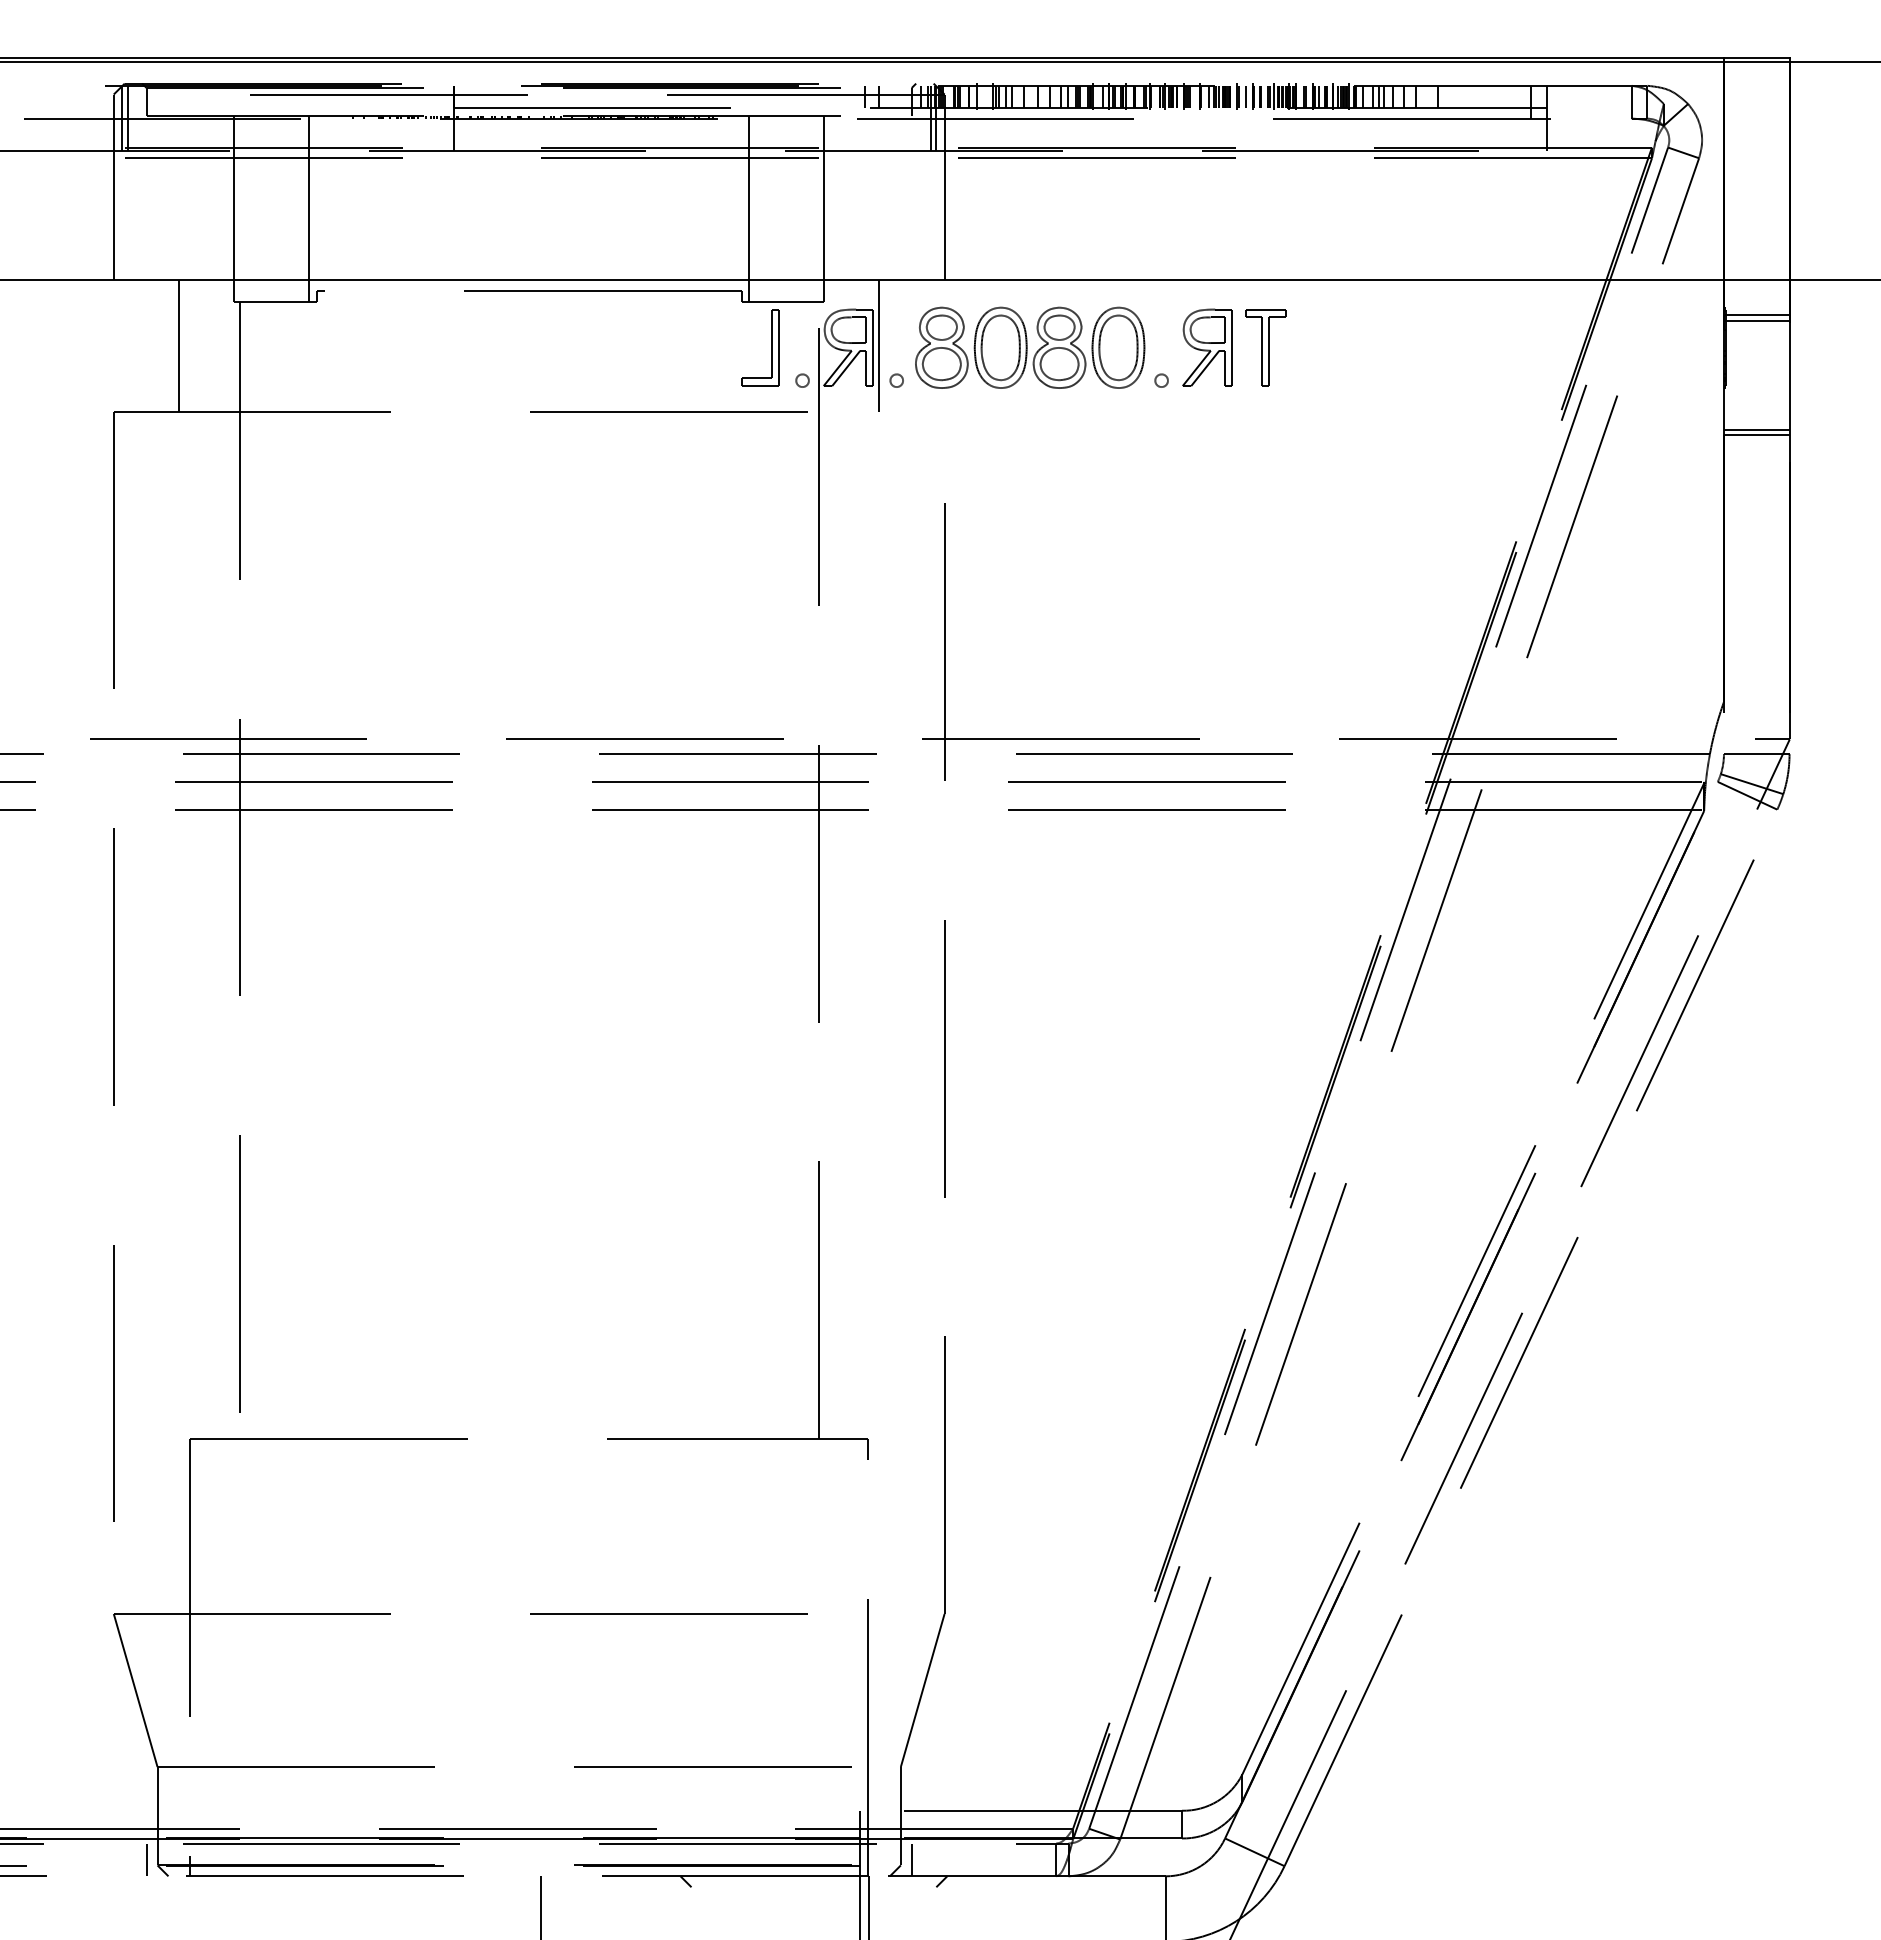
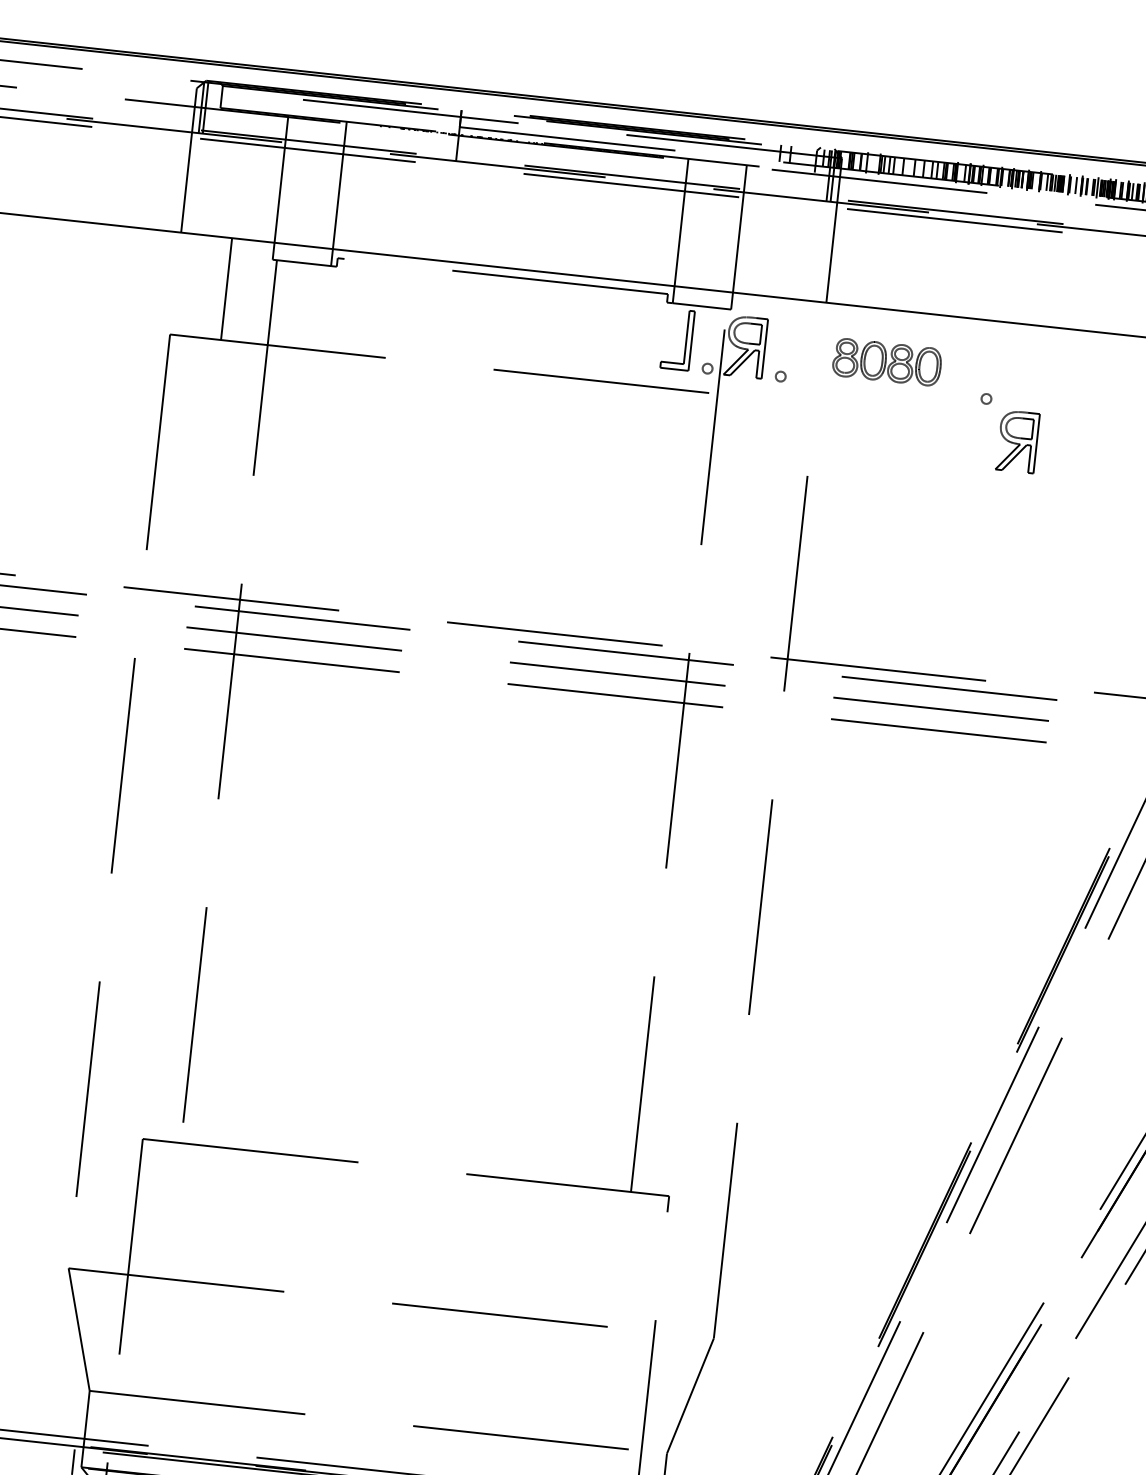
line: (879, 345) -> (770, 347), removed
part: (1030, 347) -> (887, 362), size x0.6
part: (1207, 347) -> (1017, 441), moved
part: (1265, 347) -> (1069, 381), removed

